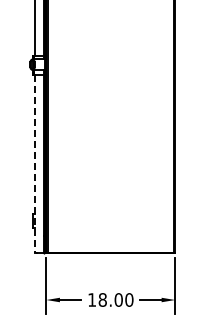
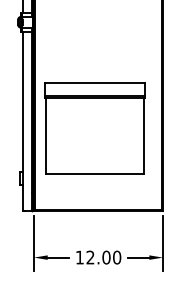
line: (35, 164) -> (23, 122), dashed -> solid
part: (106, 171) -> (94, 129), added
text: (102, 299) -> (90, 257), 18.00 -> 12.00

